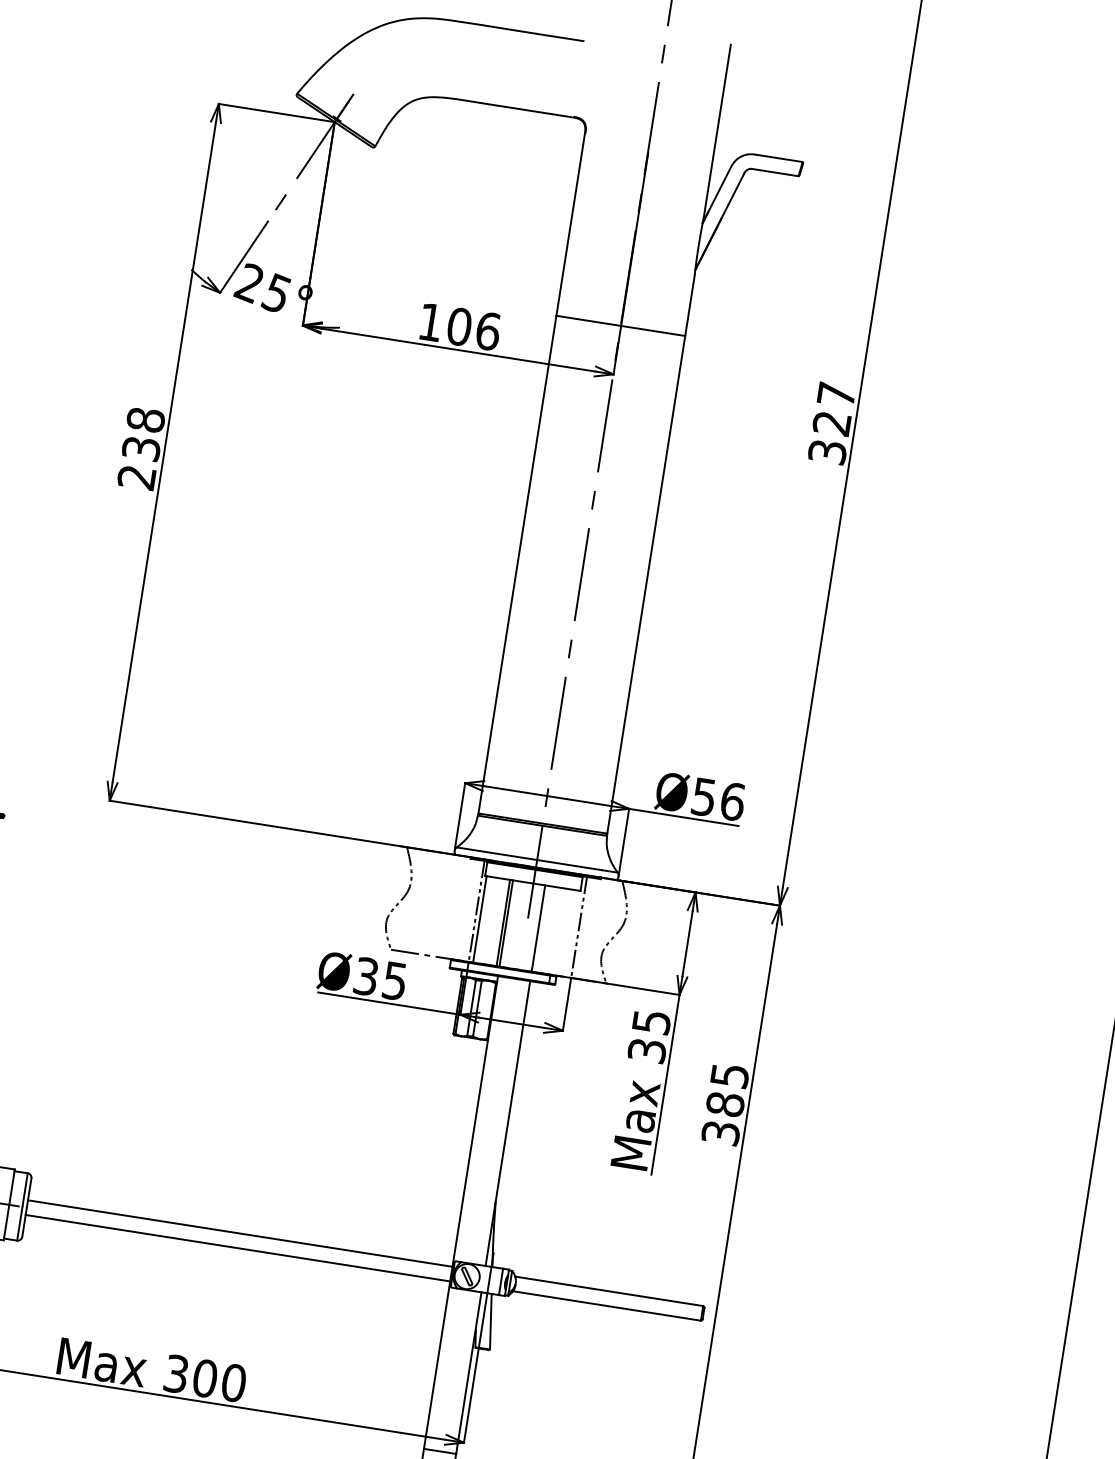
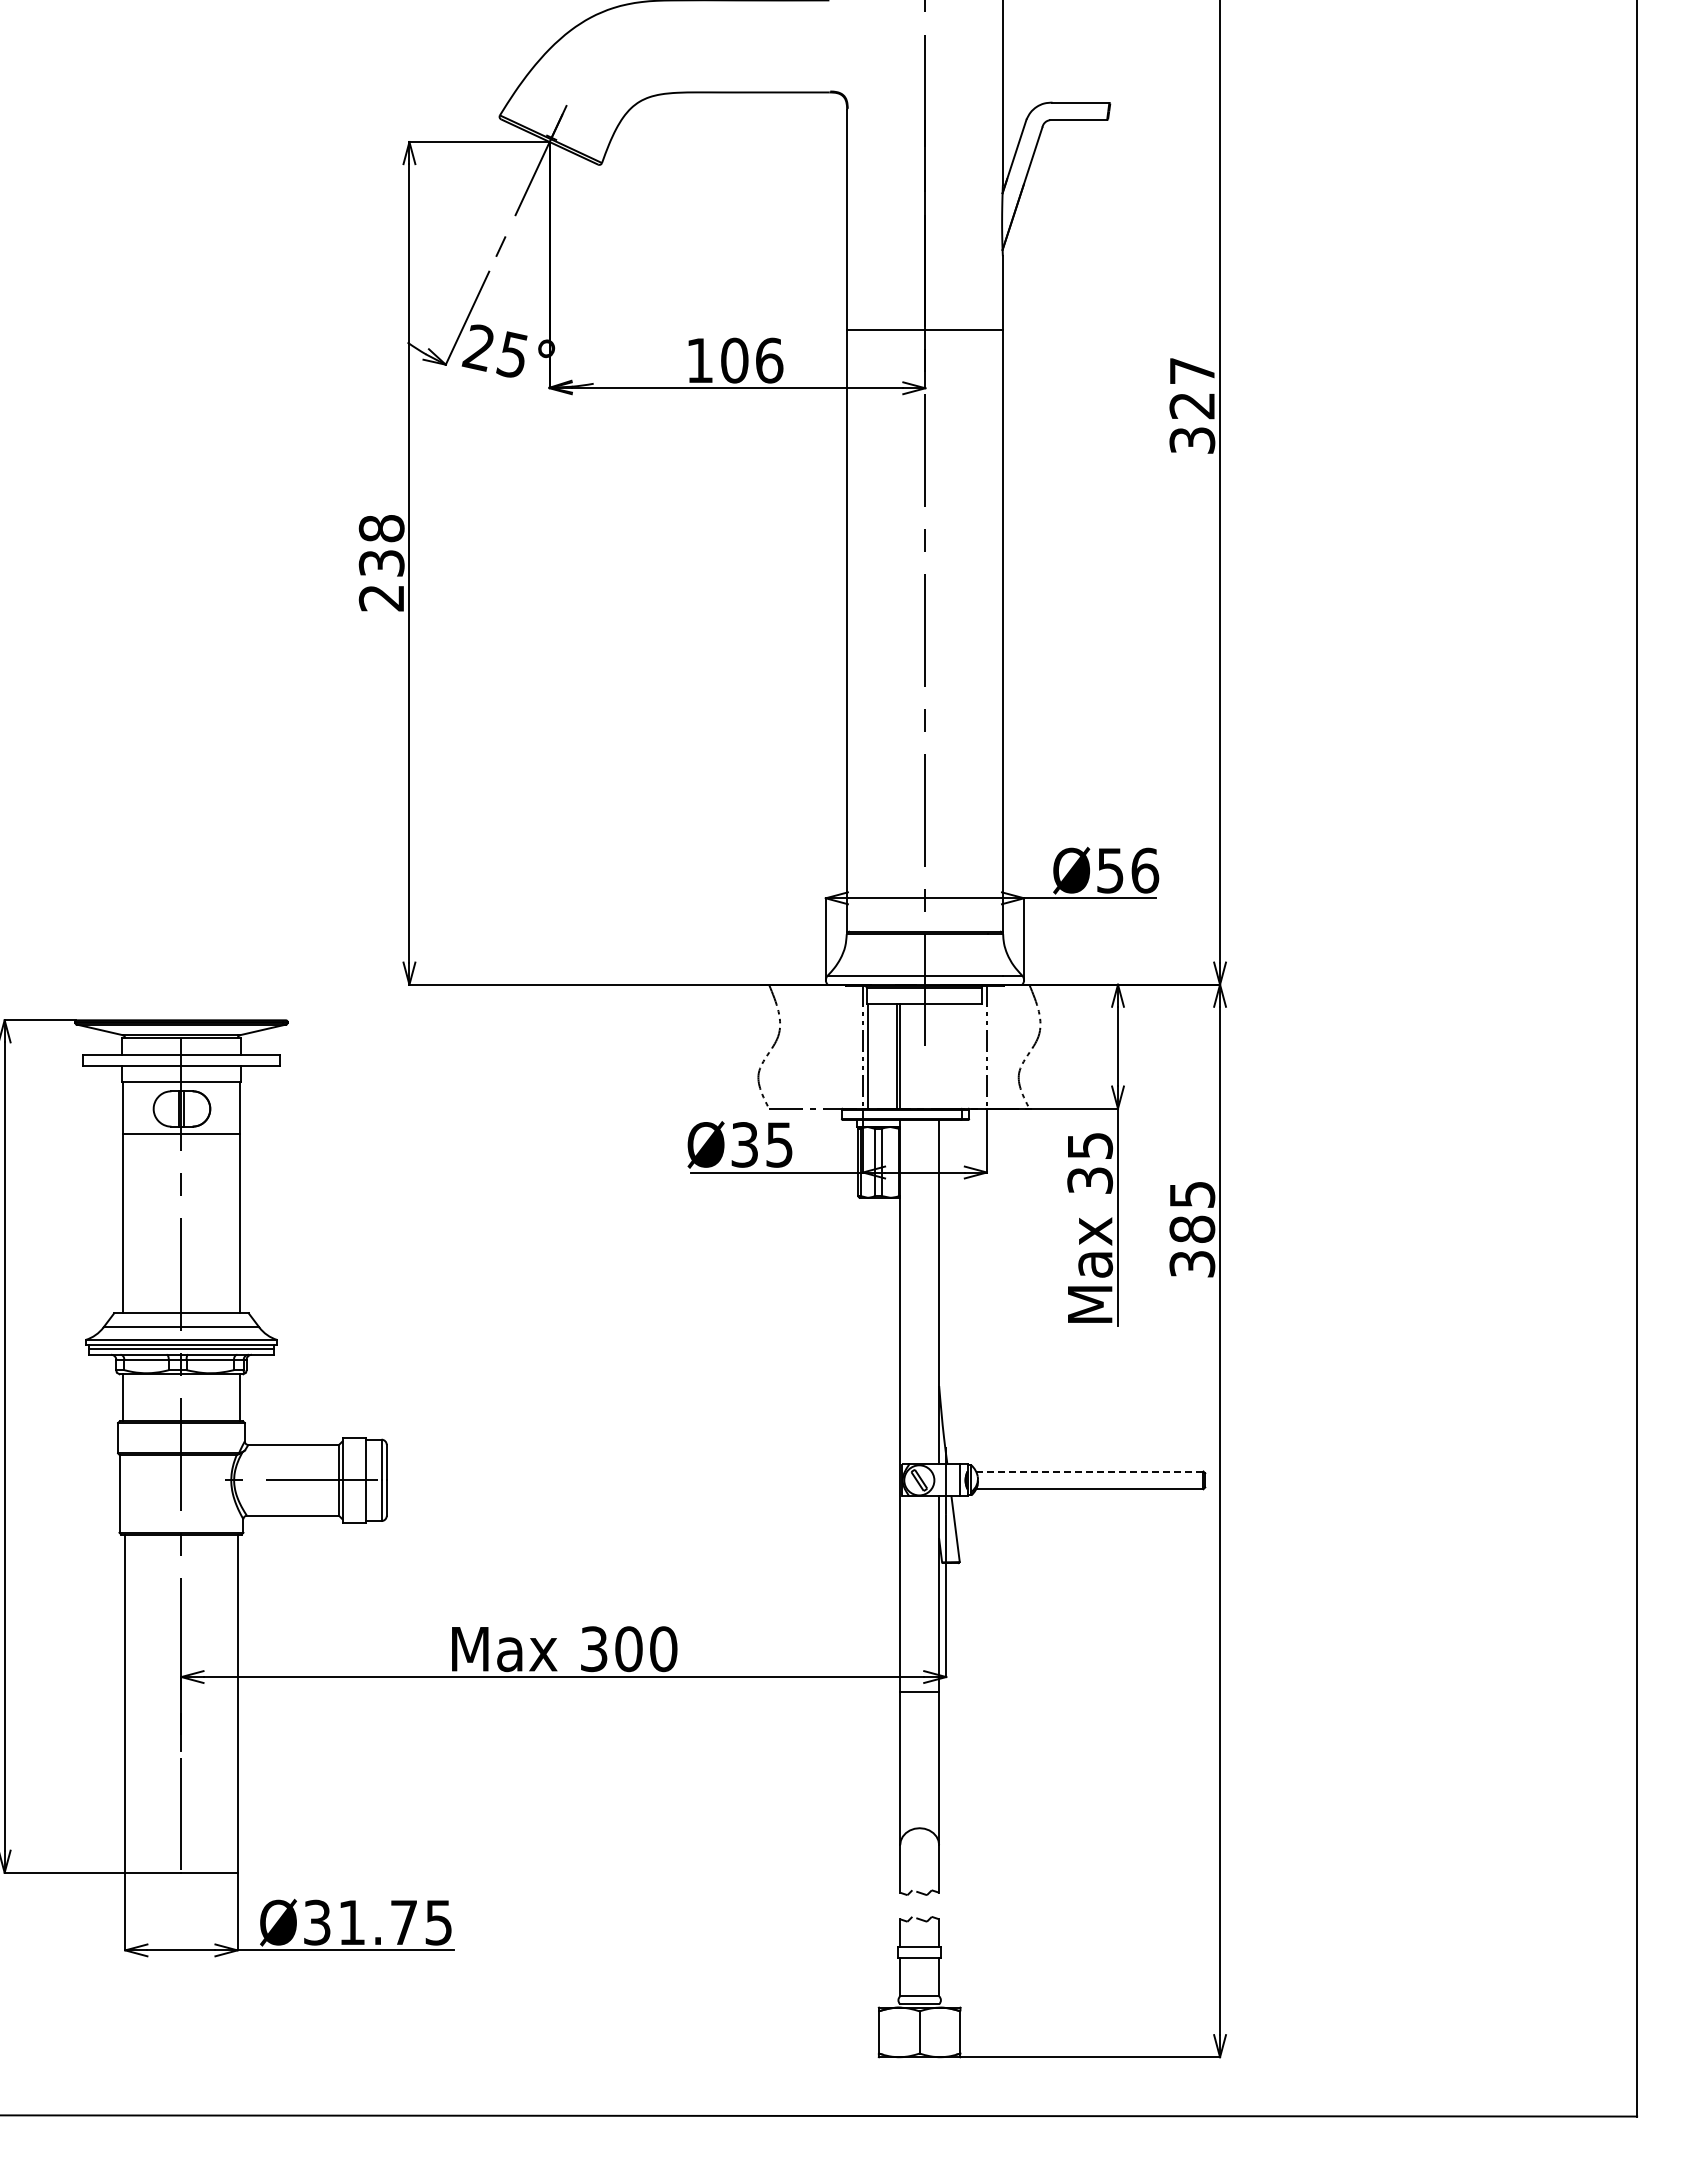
line: (538, 928) -> (939, 1056), removed
line: (240, 1233) -> (643, 1471), removed
line: (237, 1248) -> (643, 1489), removed
line: (609, 1291) -> (1089, 1471), solid -> dashed

